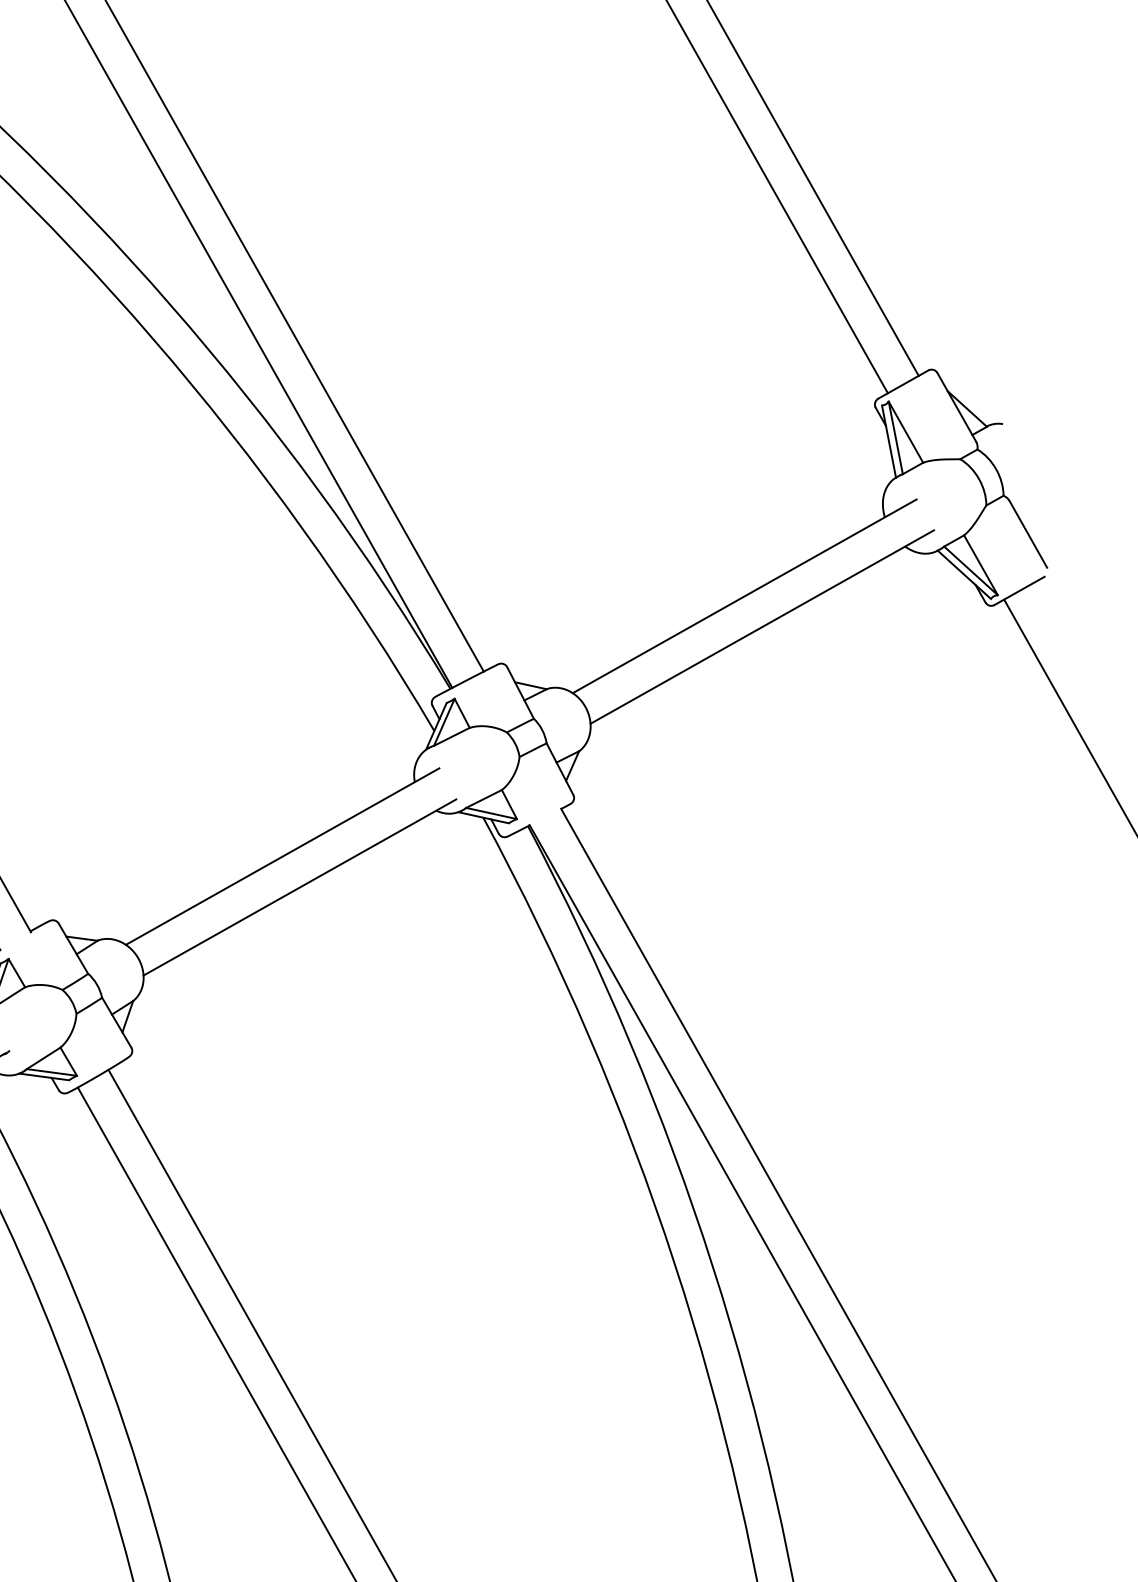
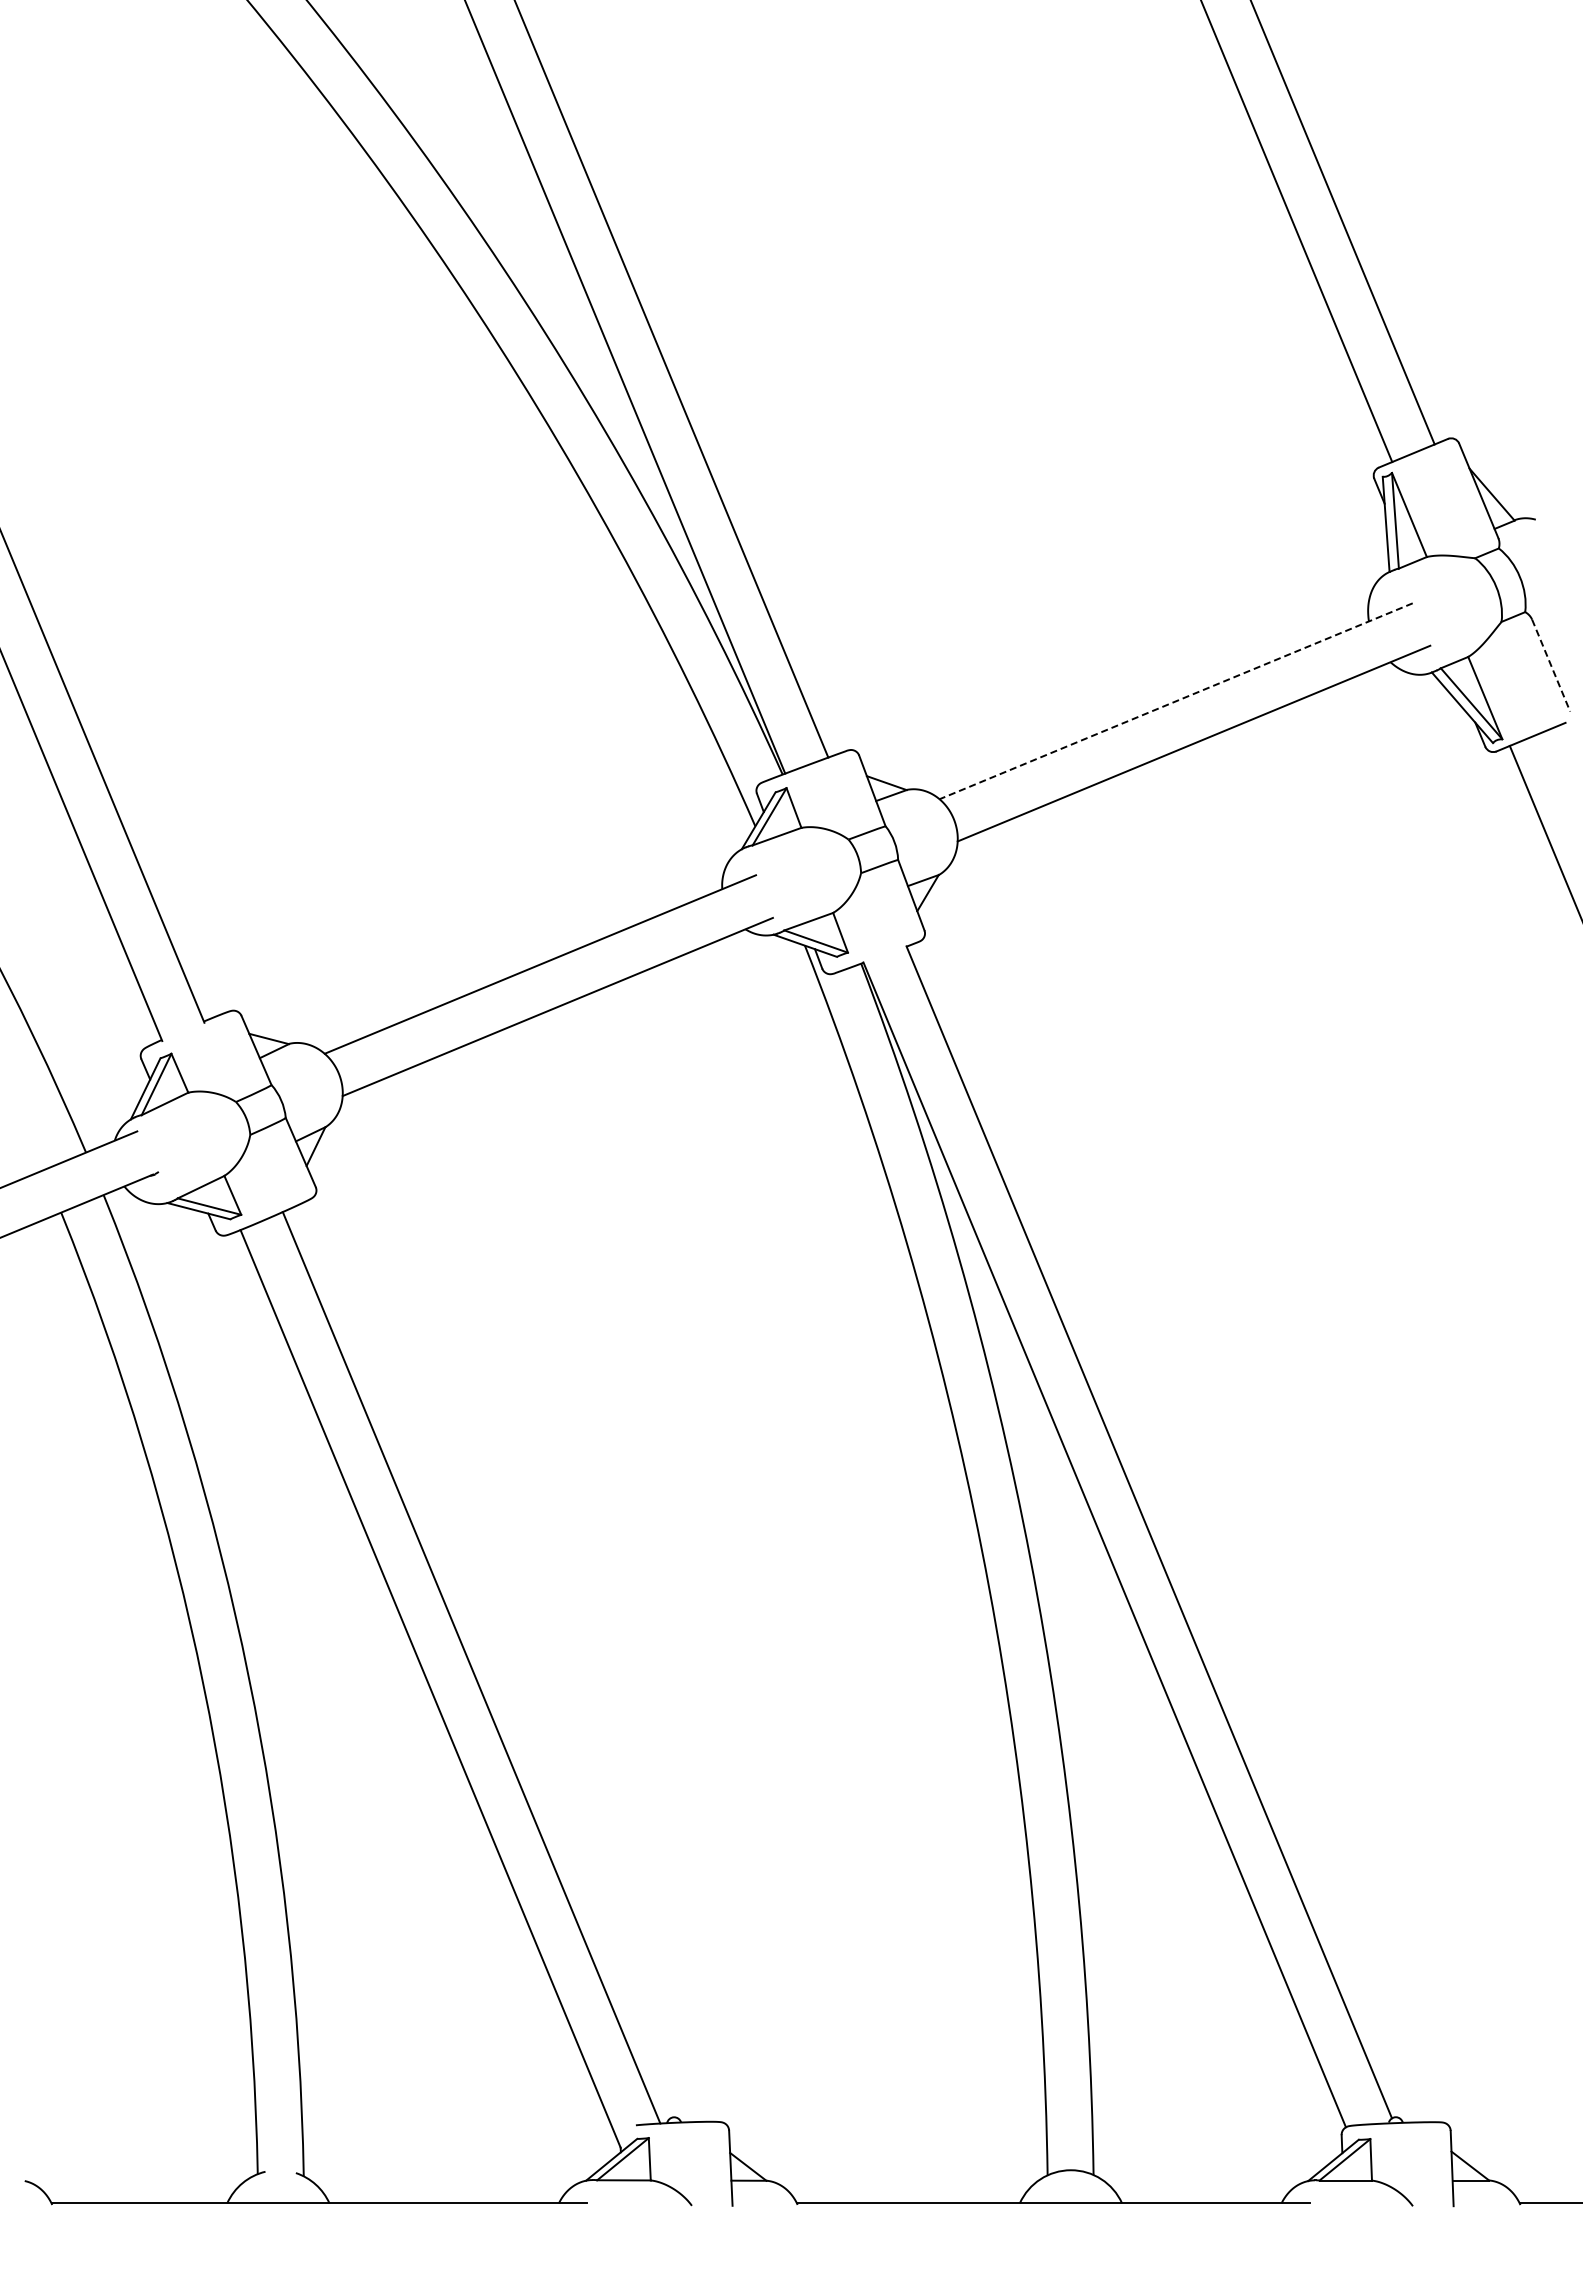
line: (1028, 534) -> (1551, 665), solid -> dashed
line: (744, 596) -> (1175, 701), solid -> dashed

